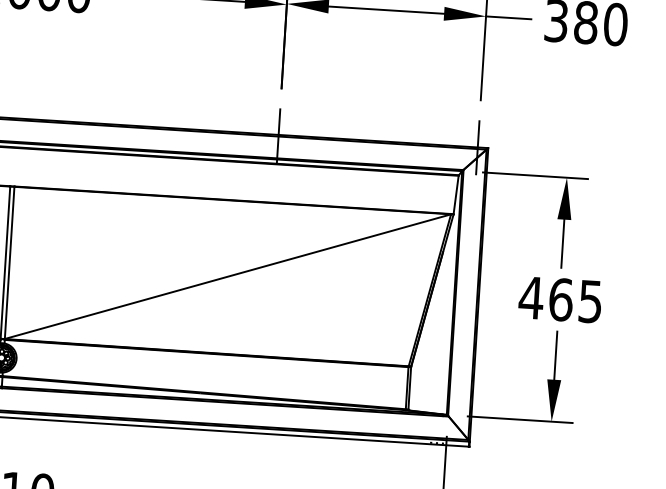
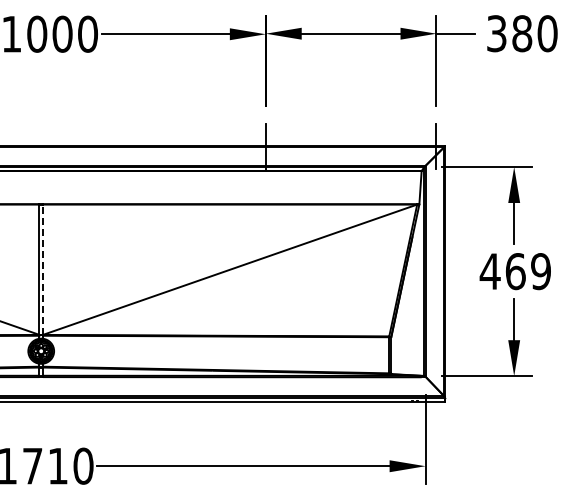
line: (10, 262) -> (43, 269), solid -> dashed
text: (590, 301) -> (540, 271), 465 -> 469

